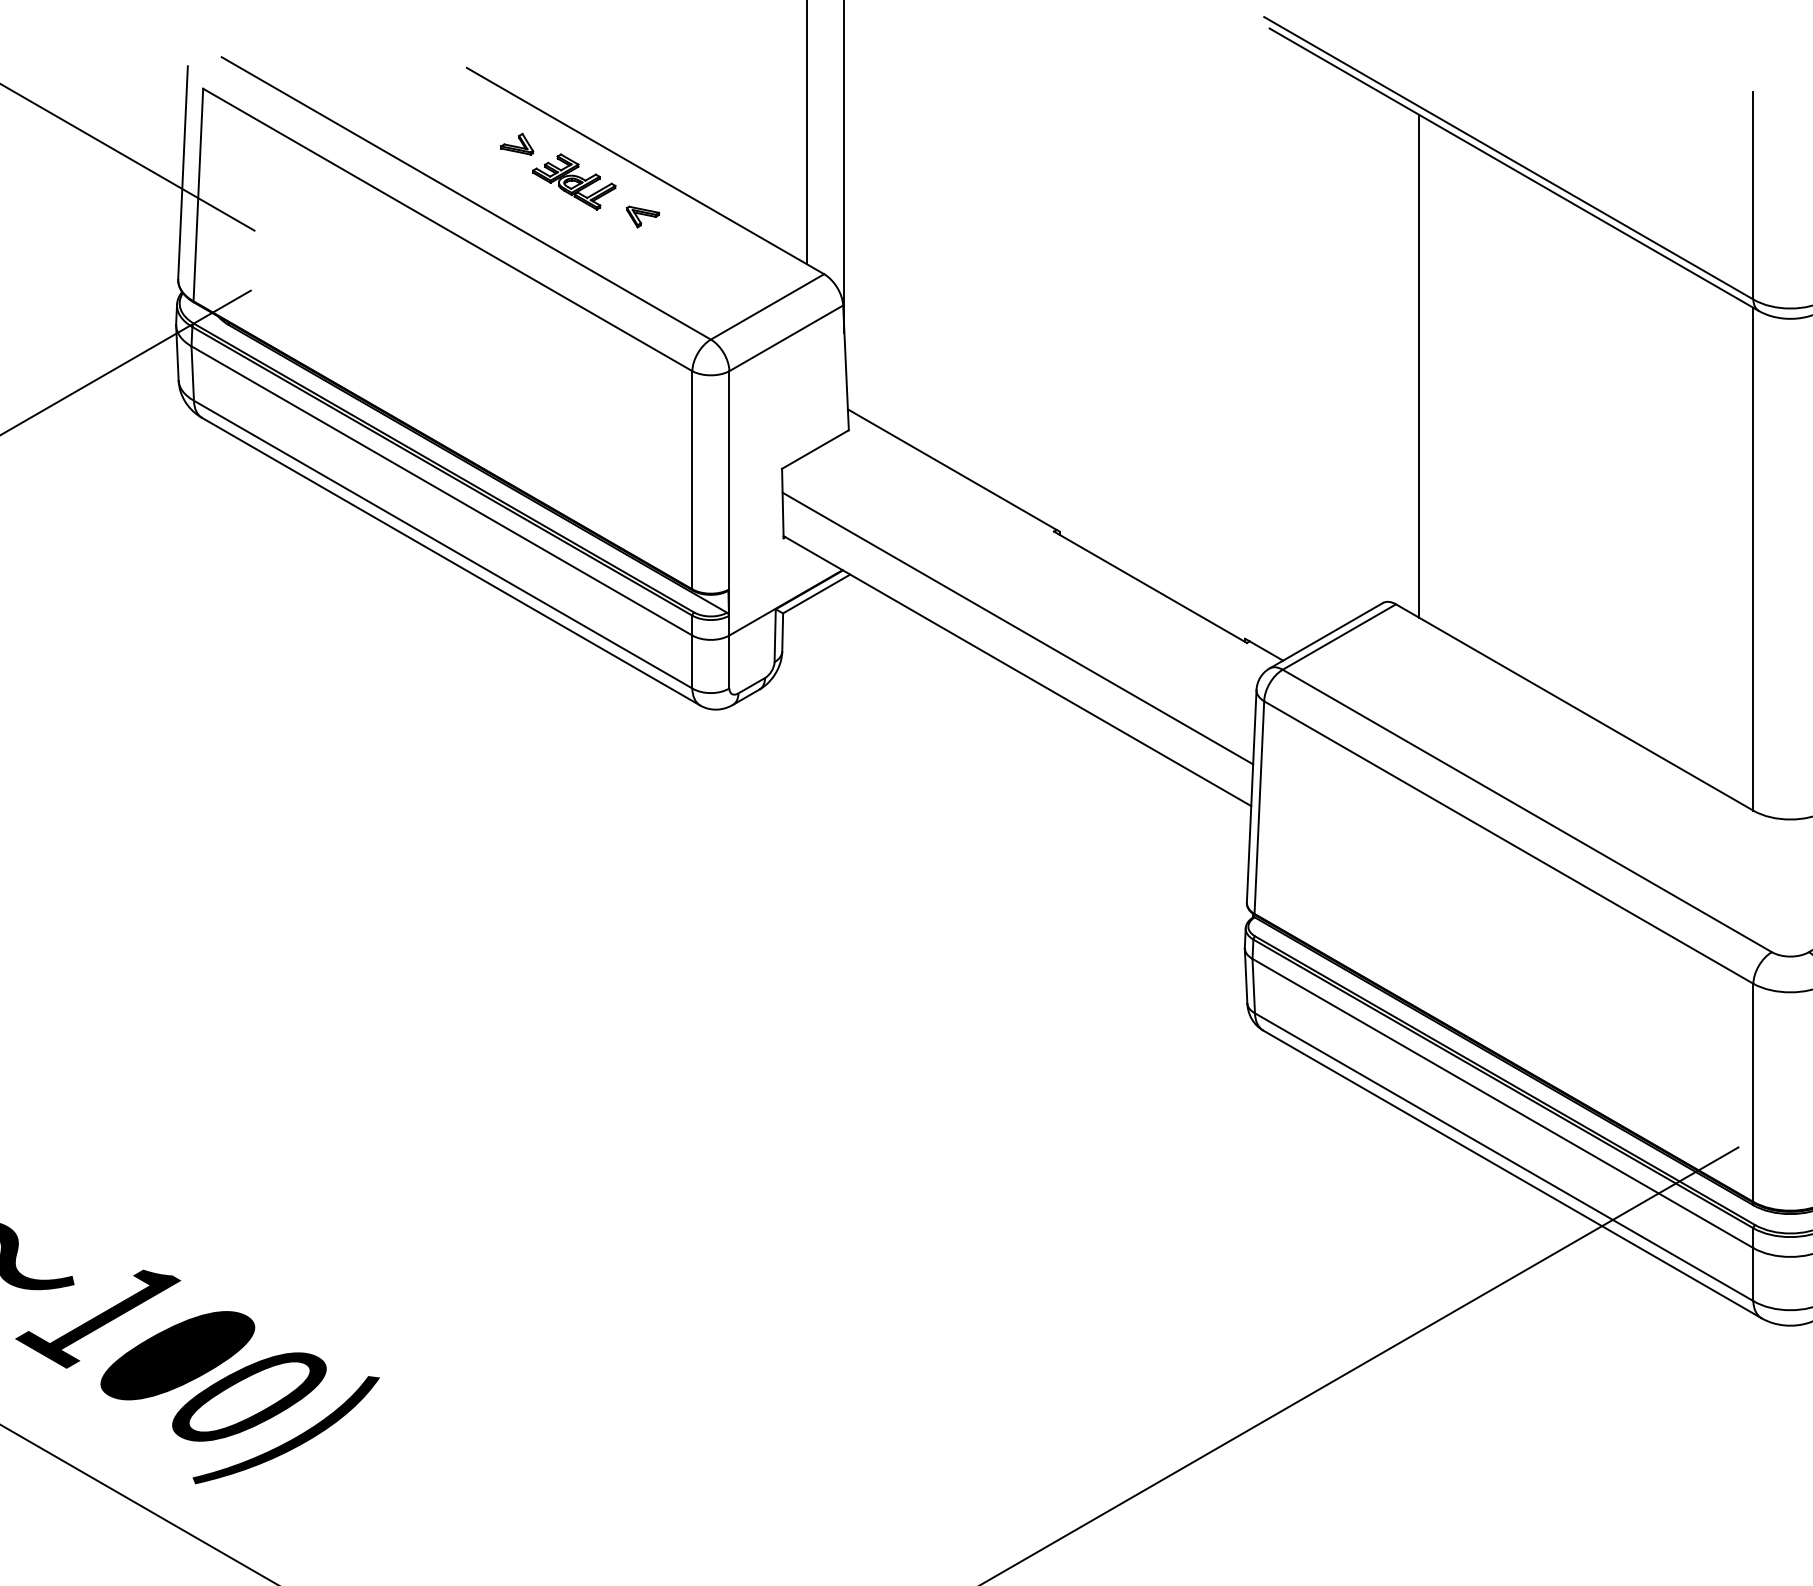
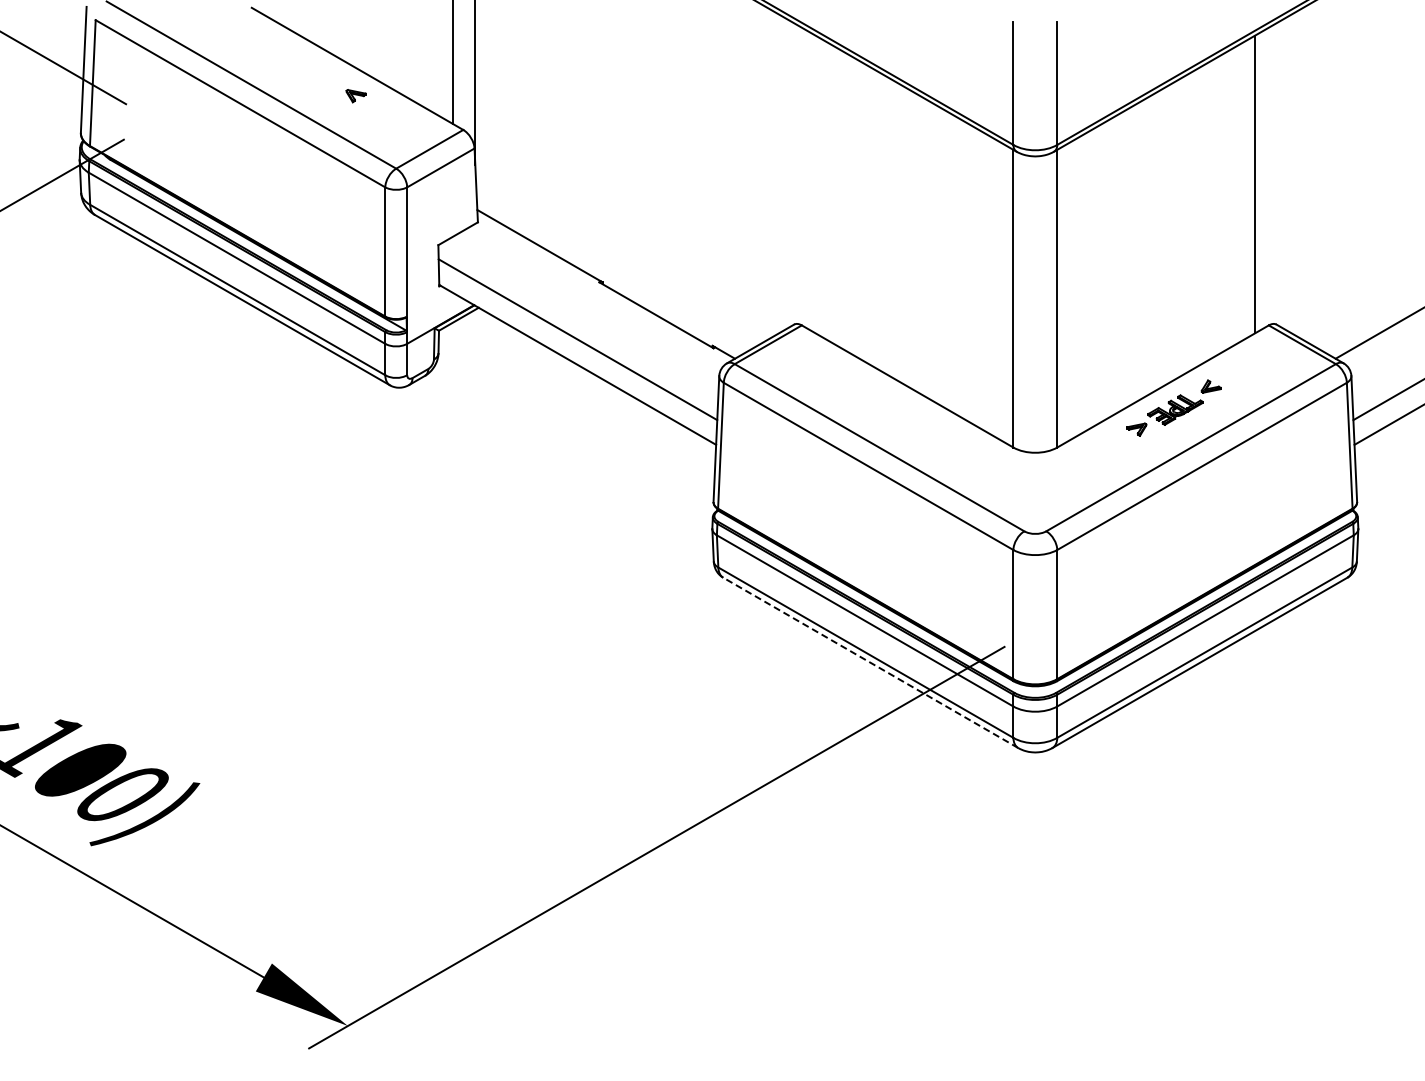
part: (557, 170) -> (305, 68), removed
line: (1419, 366) -> (815, 184), removed
line: (1511, 1173) -> (870, 662), solid -> dashed

